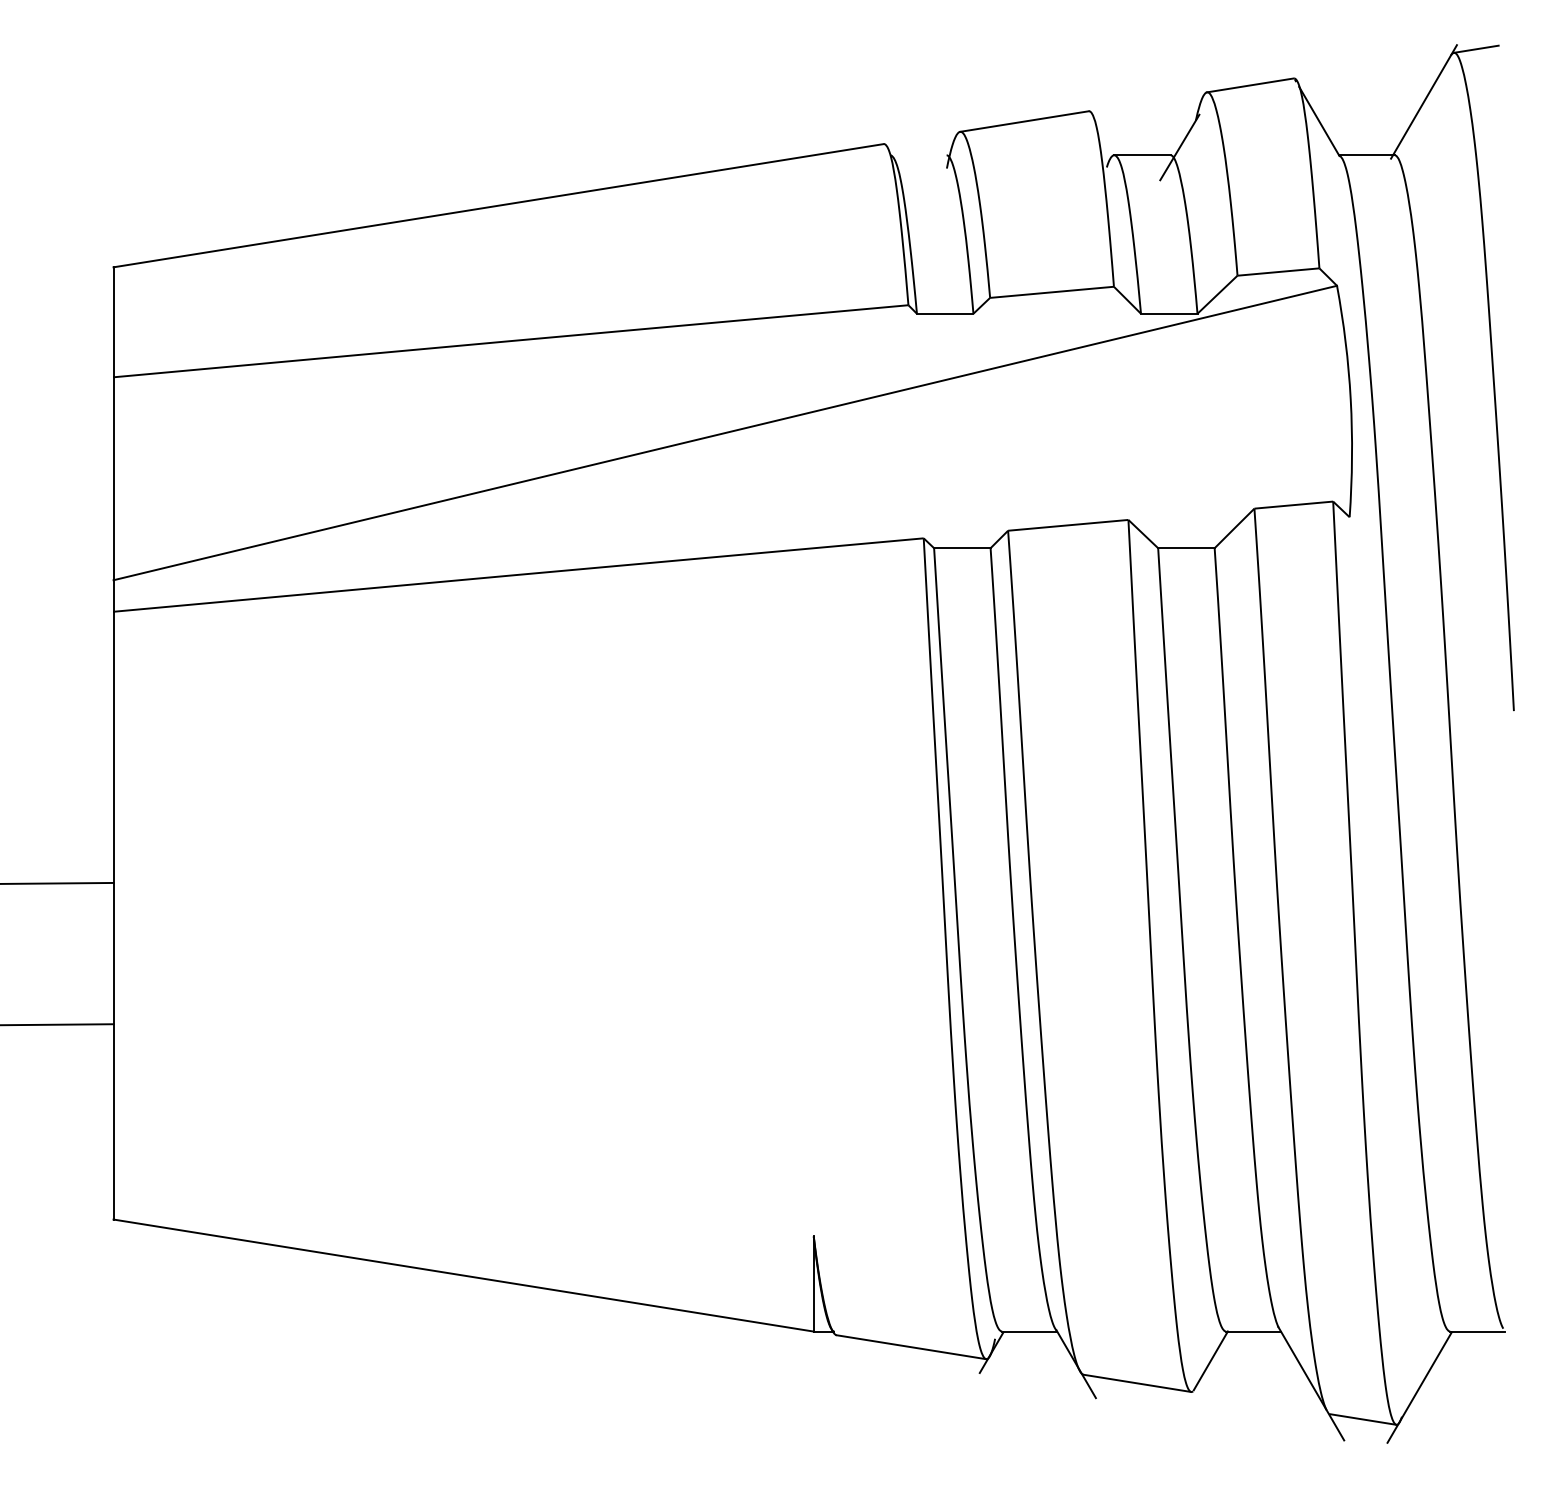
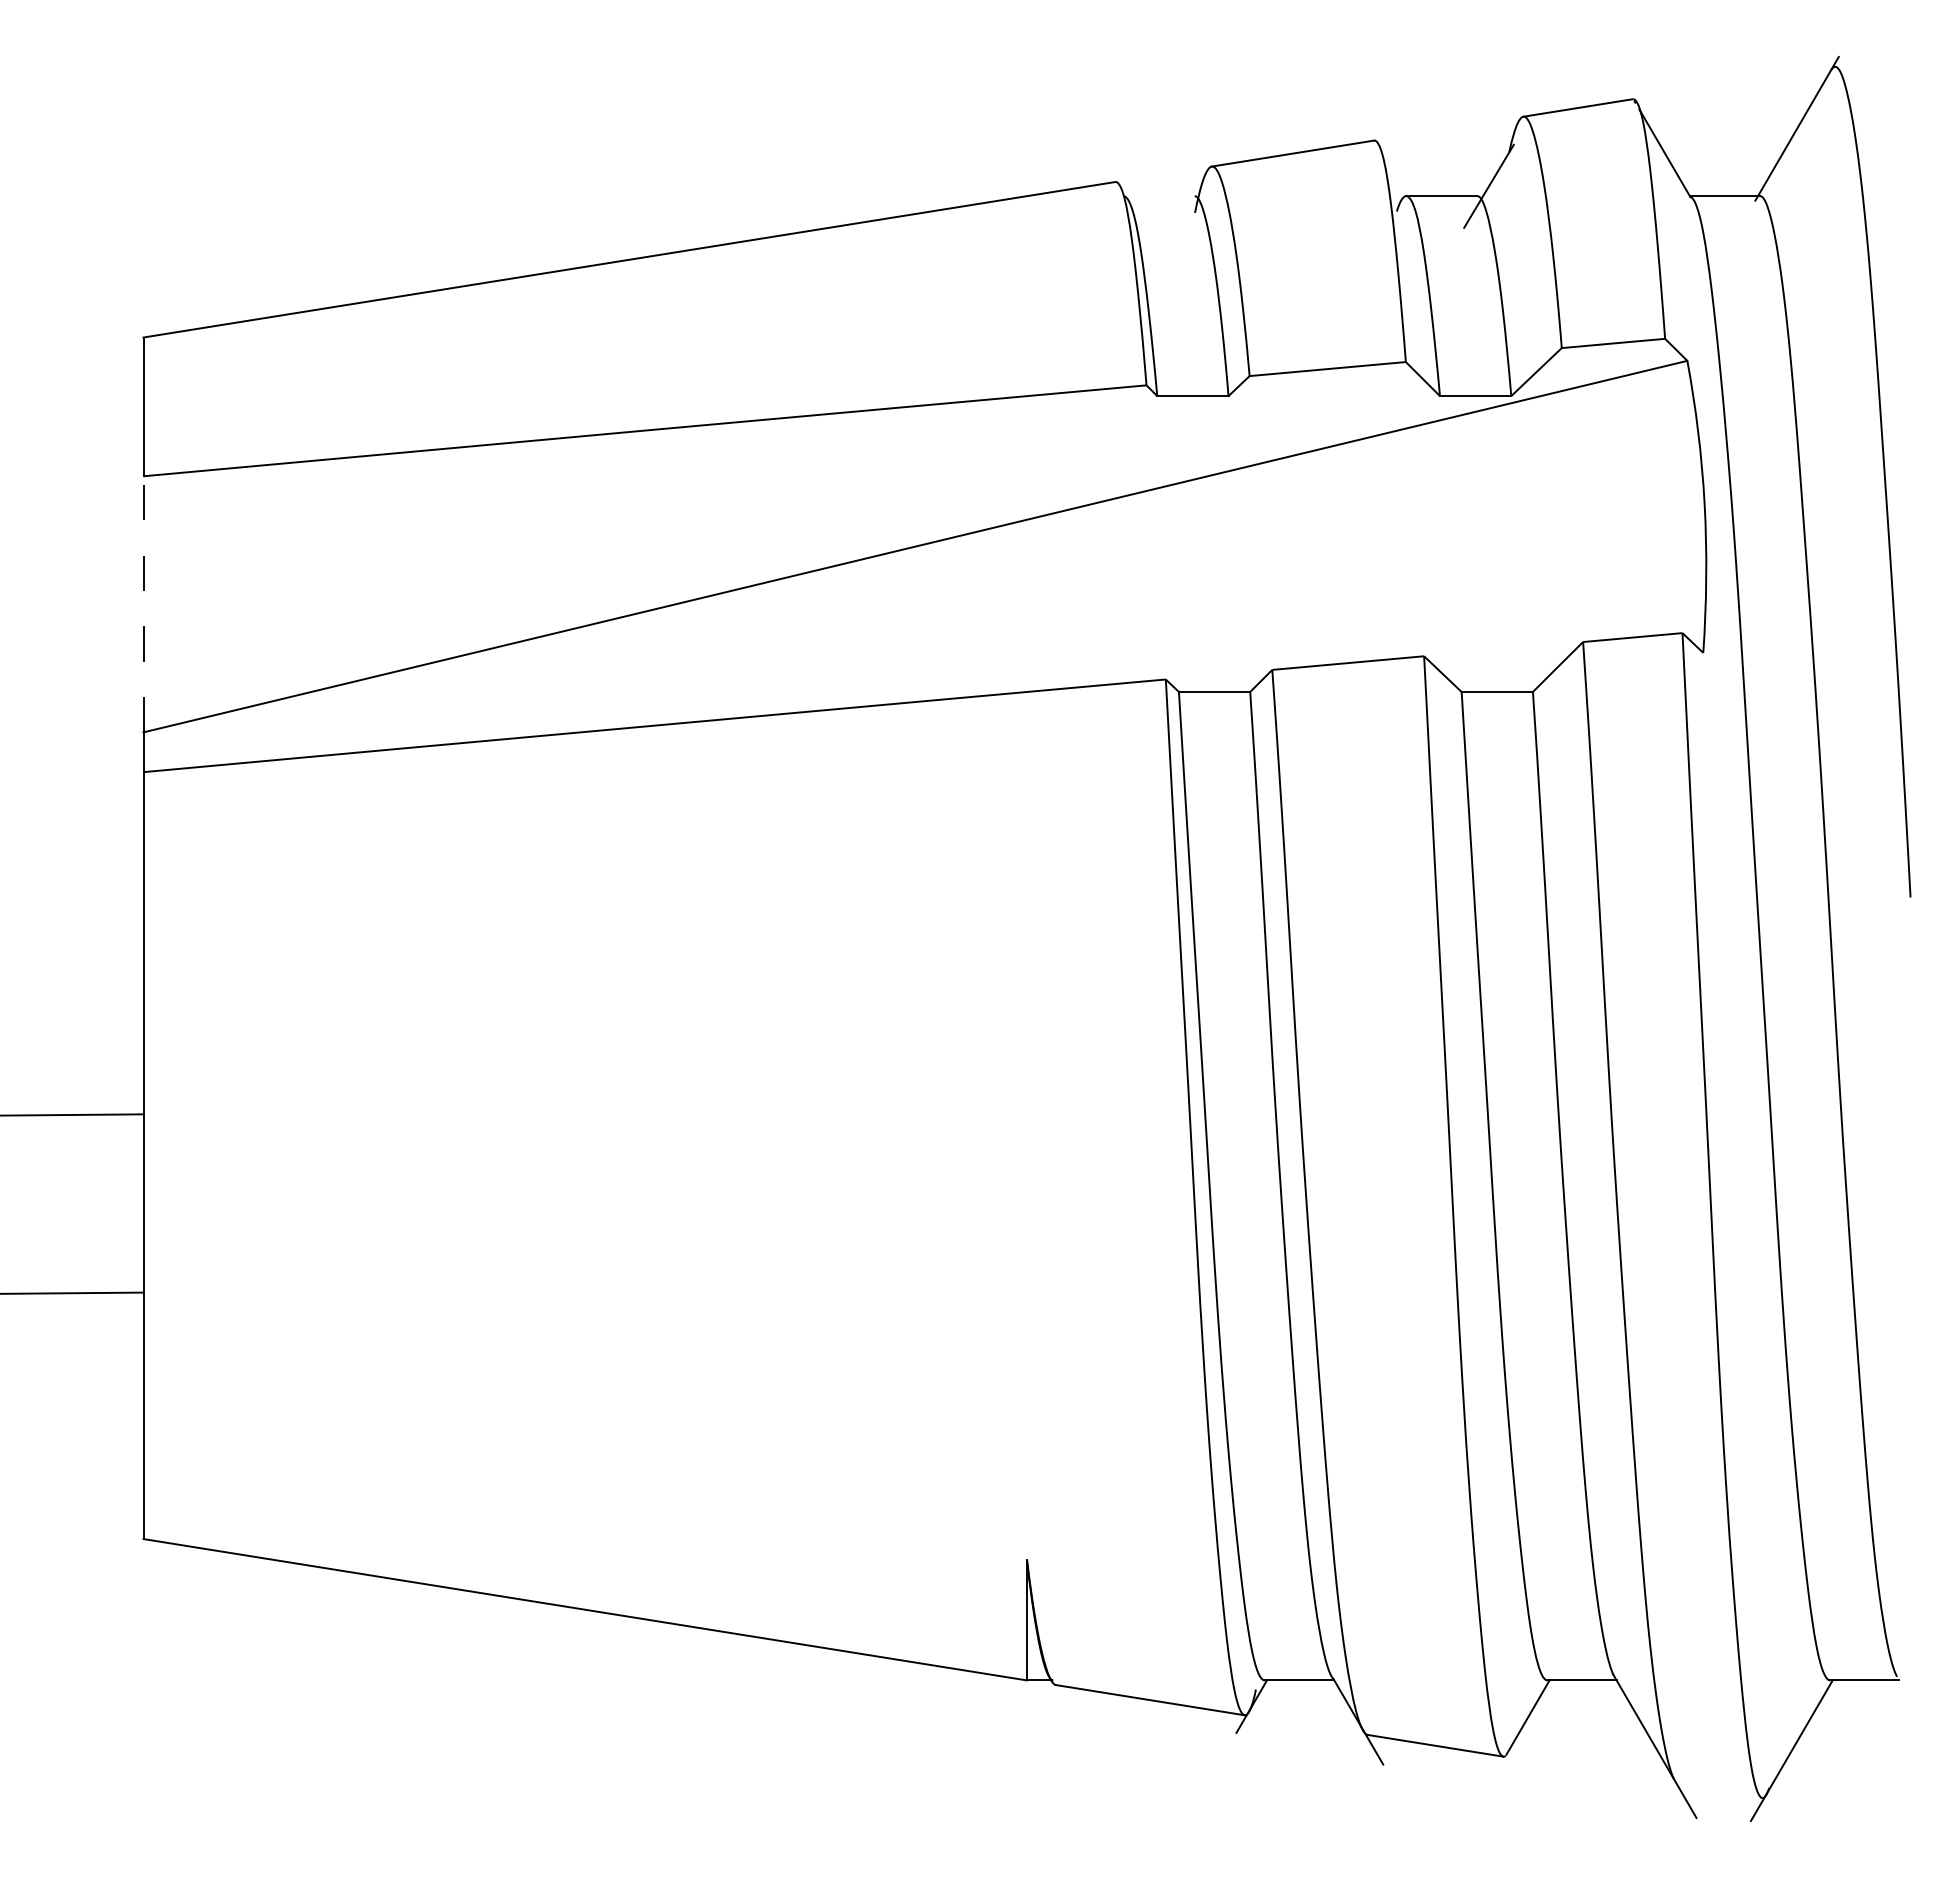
line: (1475, 48) -> (1862, 61), removed
line: (113, 478) -> (143, 603), solid -> dashed
line: (1363, 1419) -> (1720, 1791), removed

